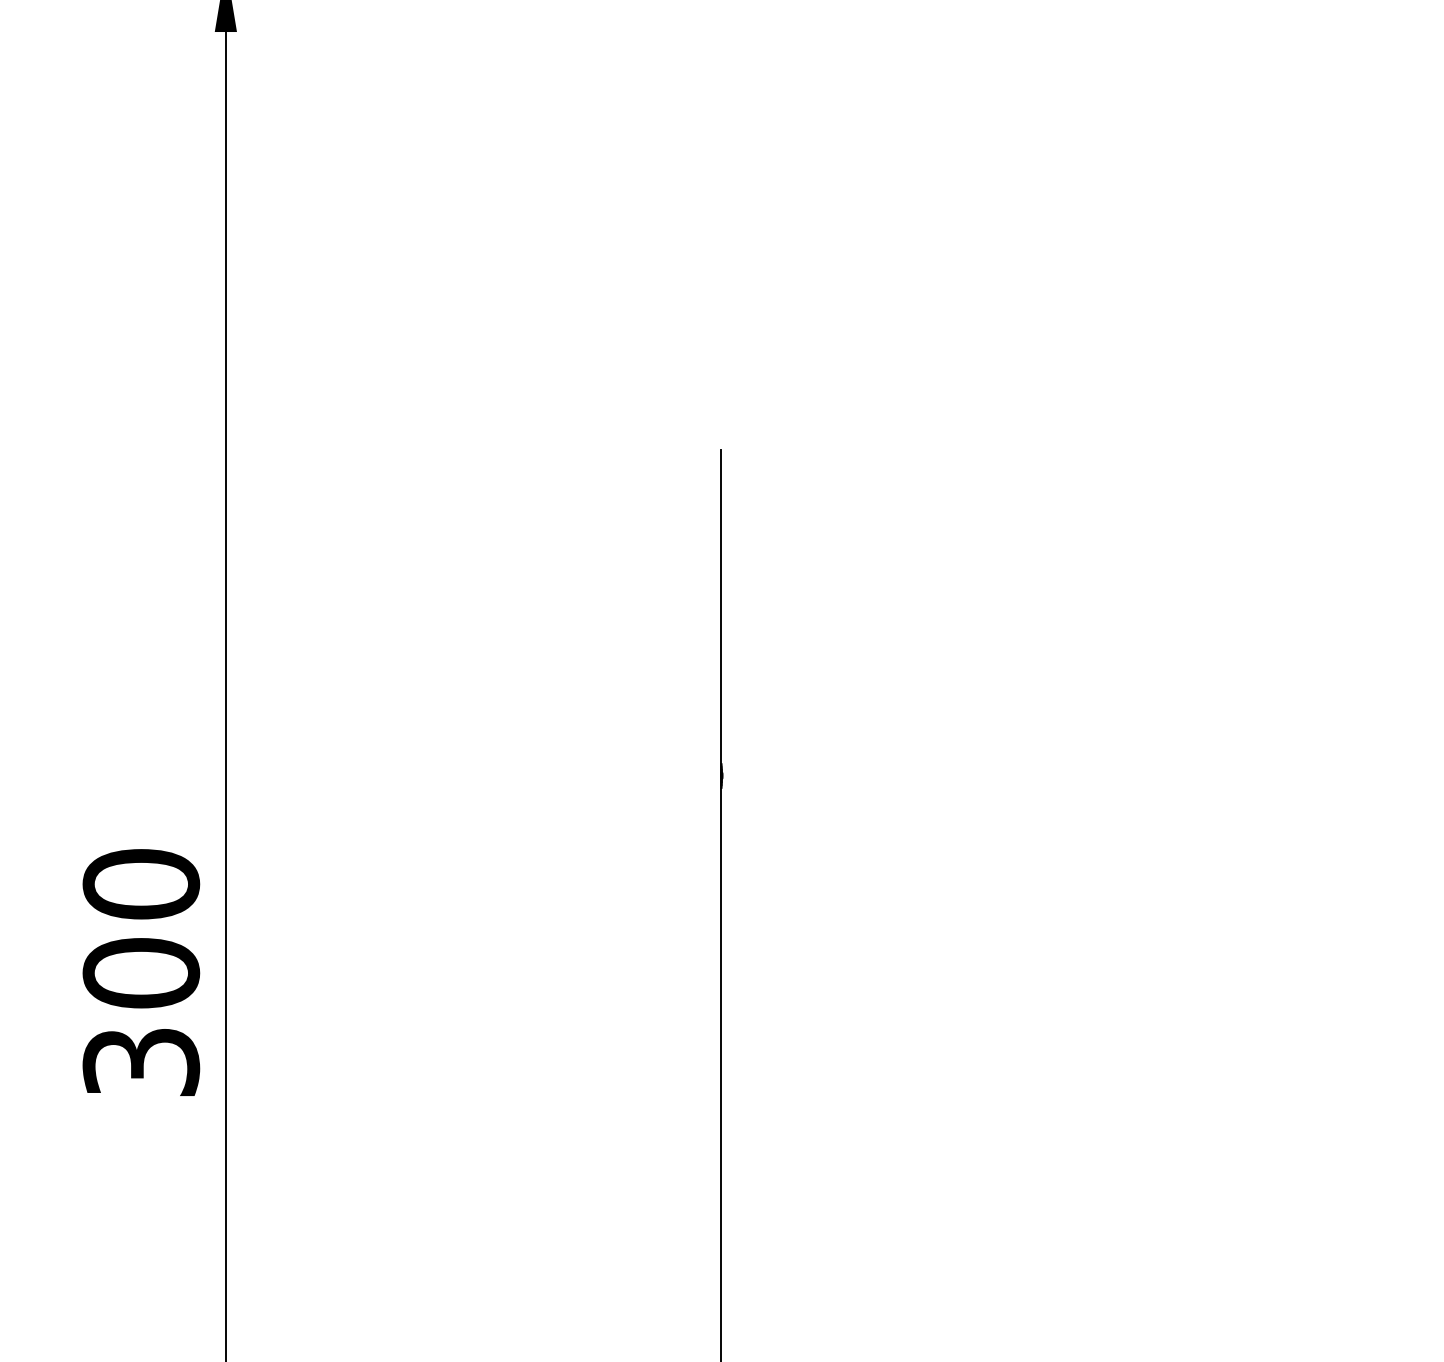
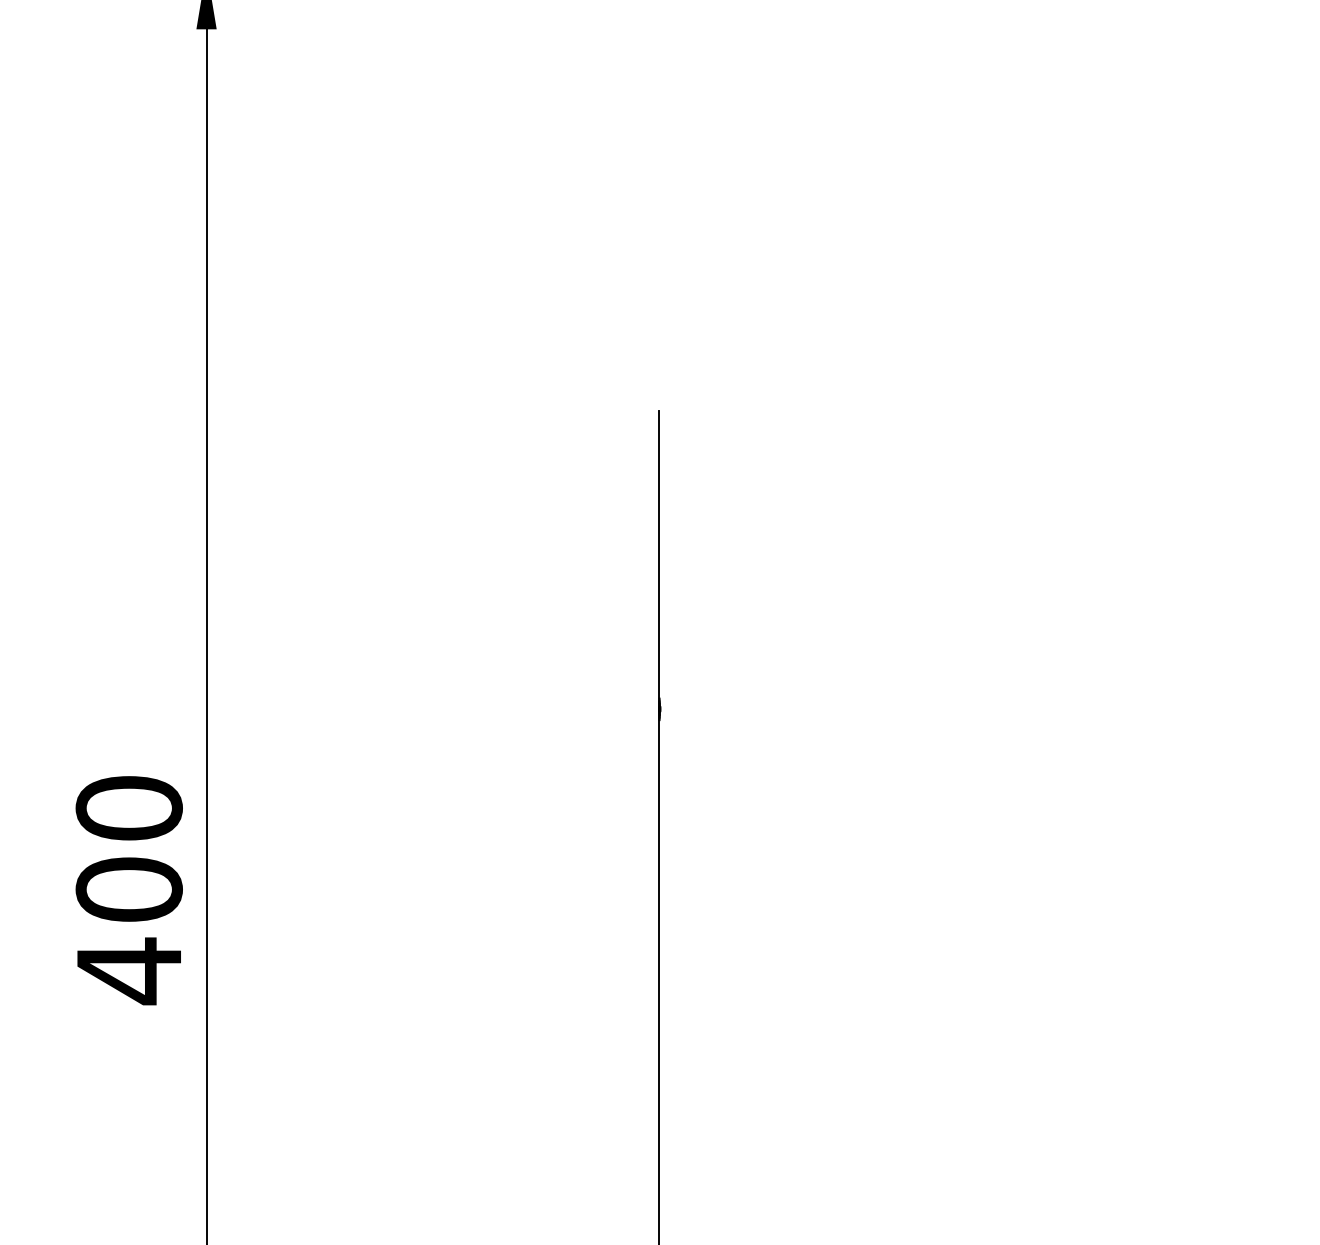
text: (141, 1062) -> (129, 971), 300 -> 400

